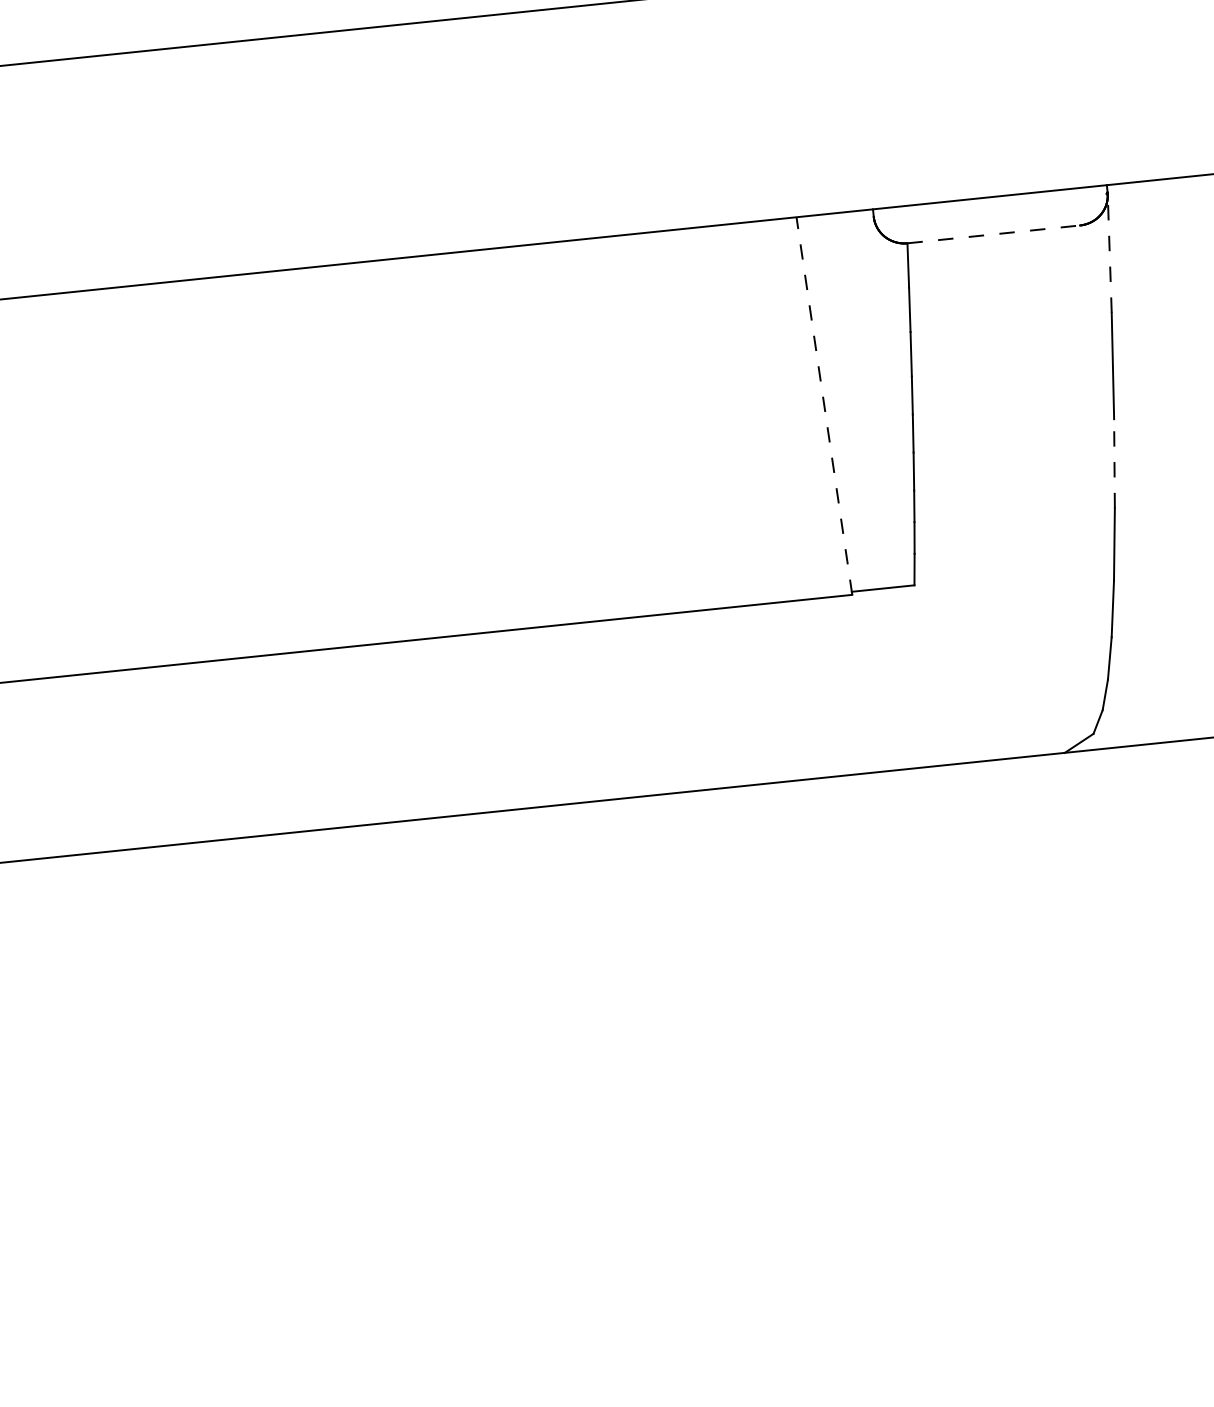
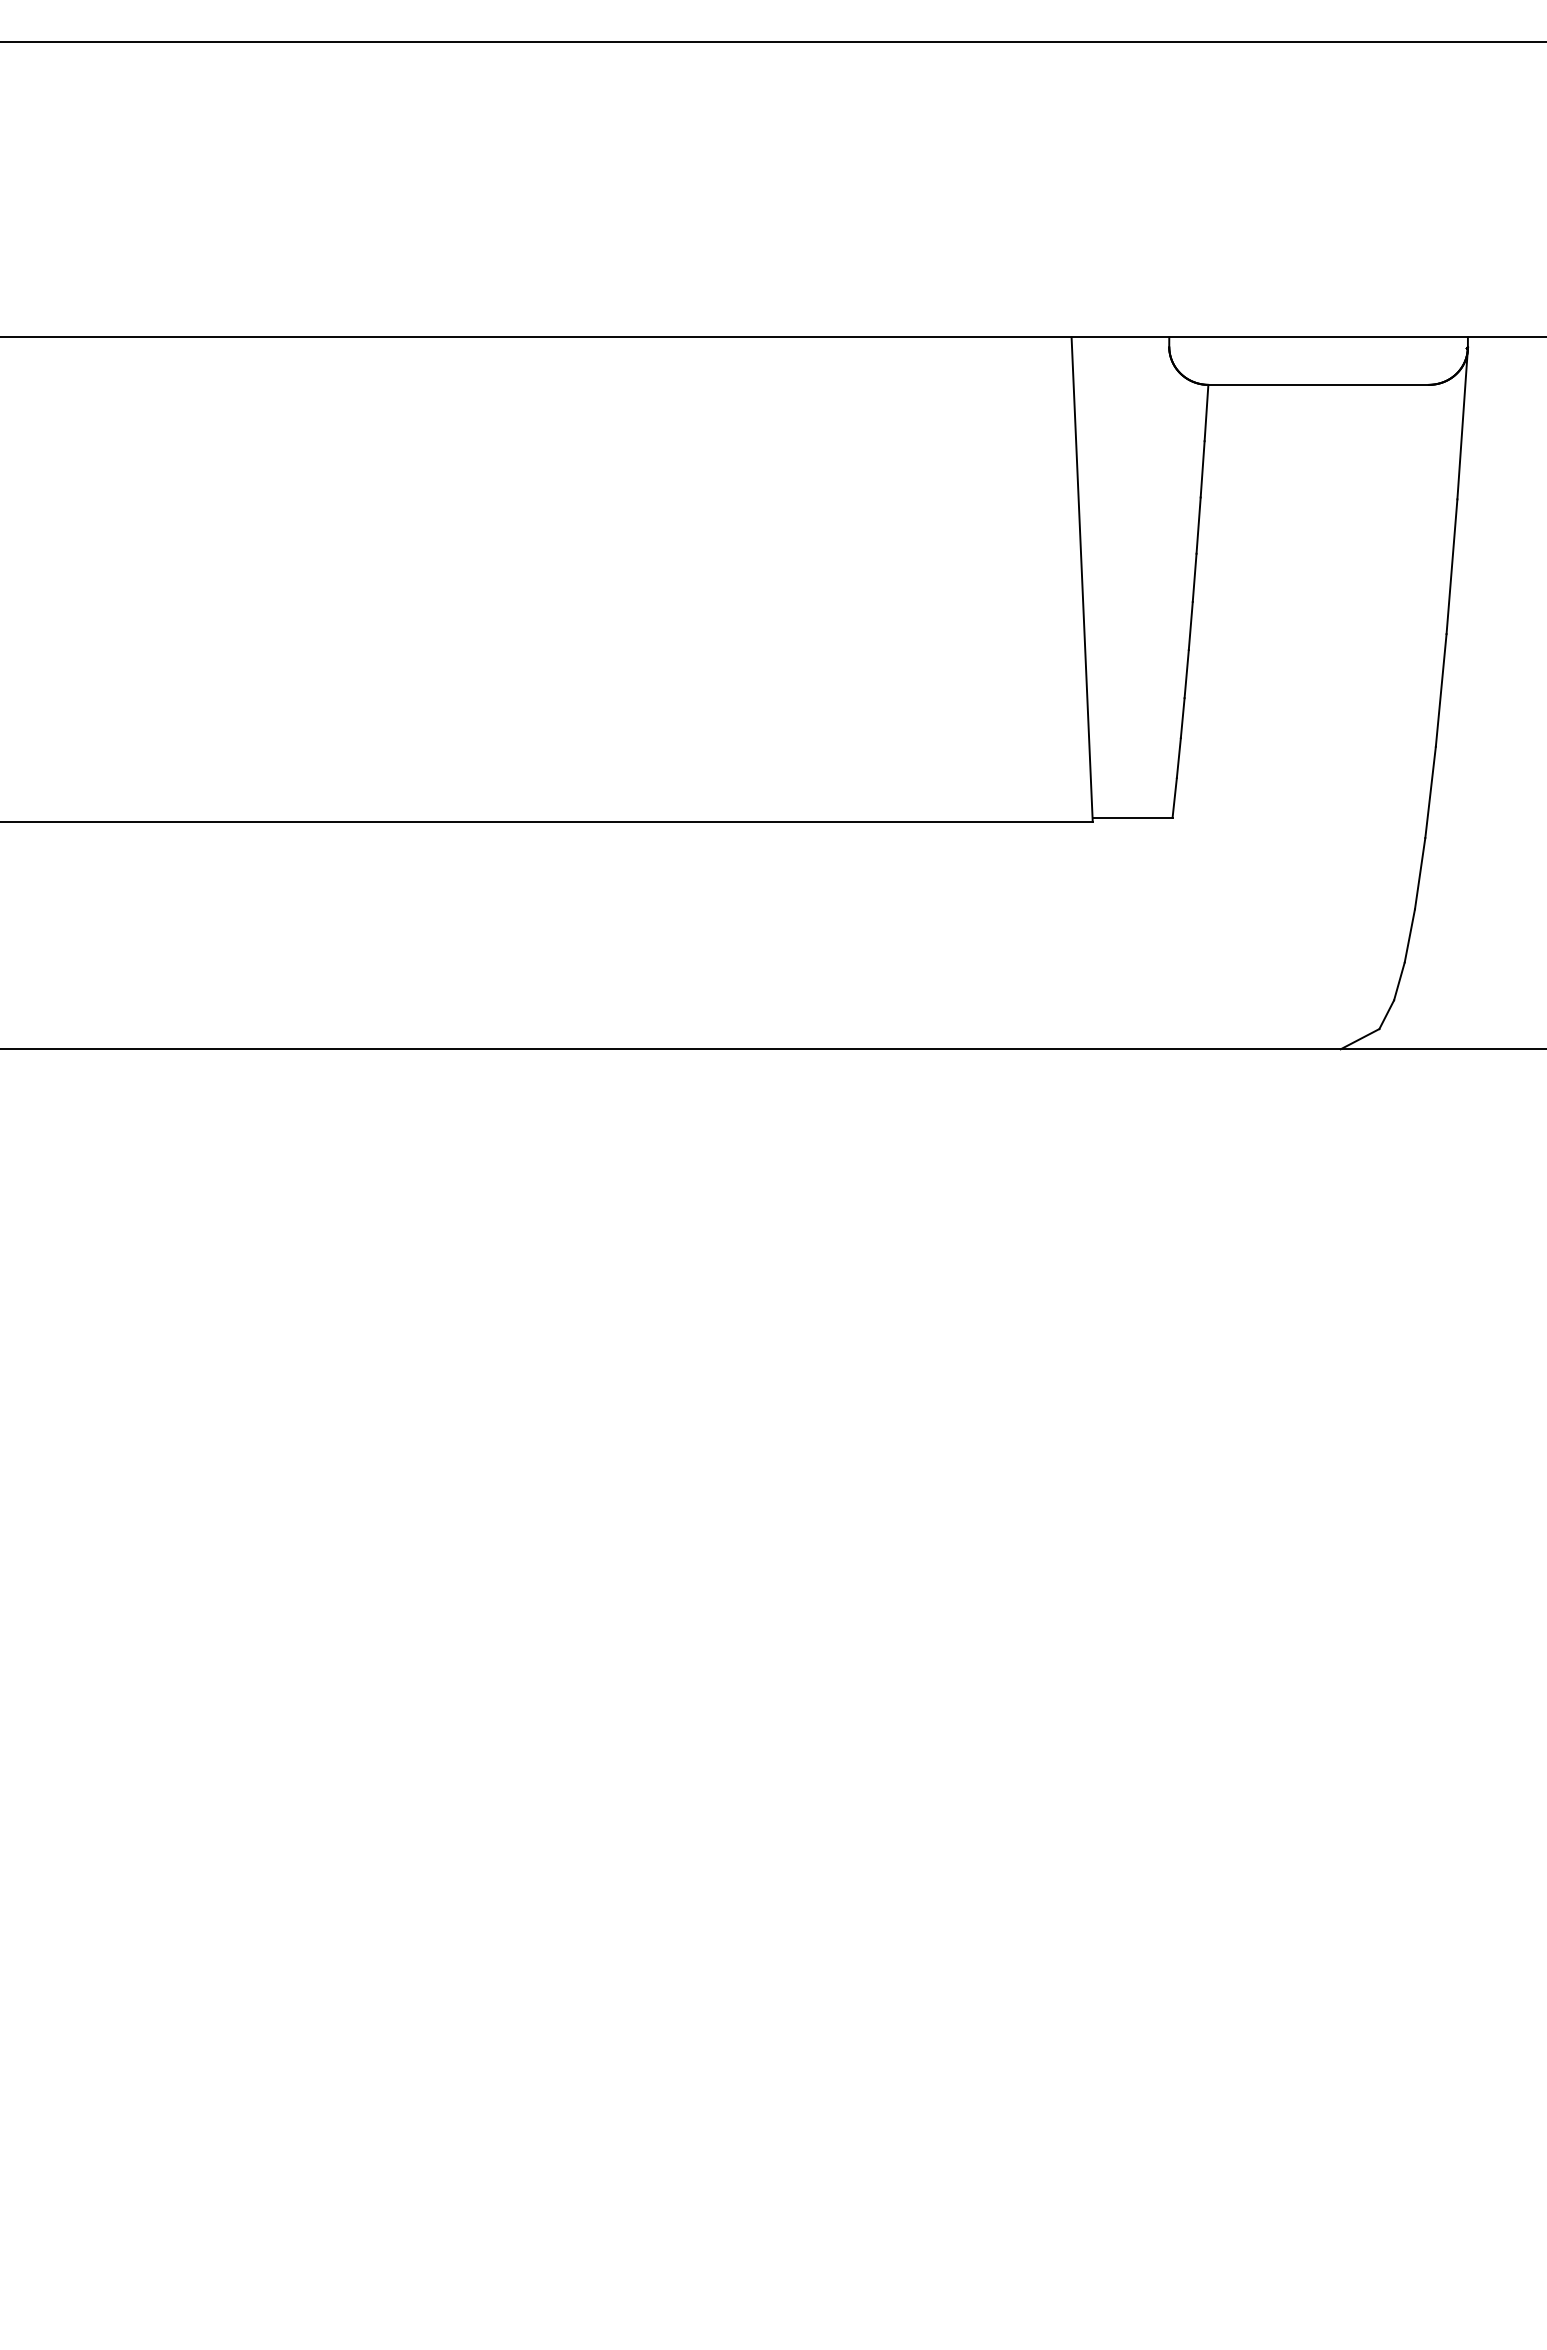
line: (994, 234) -> (1319, 384), dashed -> solid
line: (1109, 253) -> (1462, 424), dashed -> solid
line: (824, 405) -> (1082, 579), dashed -> solid
line: (1114, 463) -> (1441, 690), dashed -> solid

